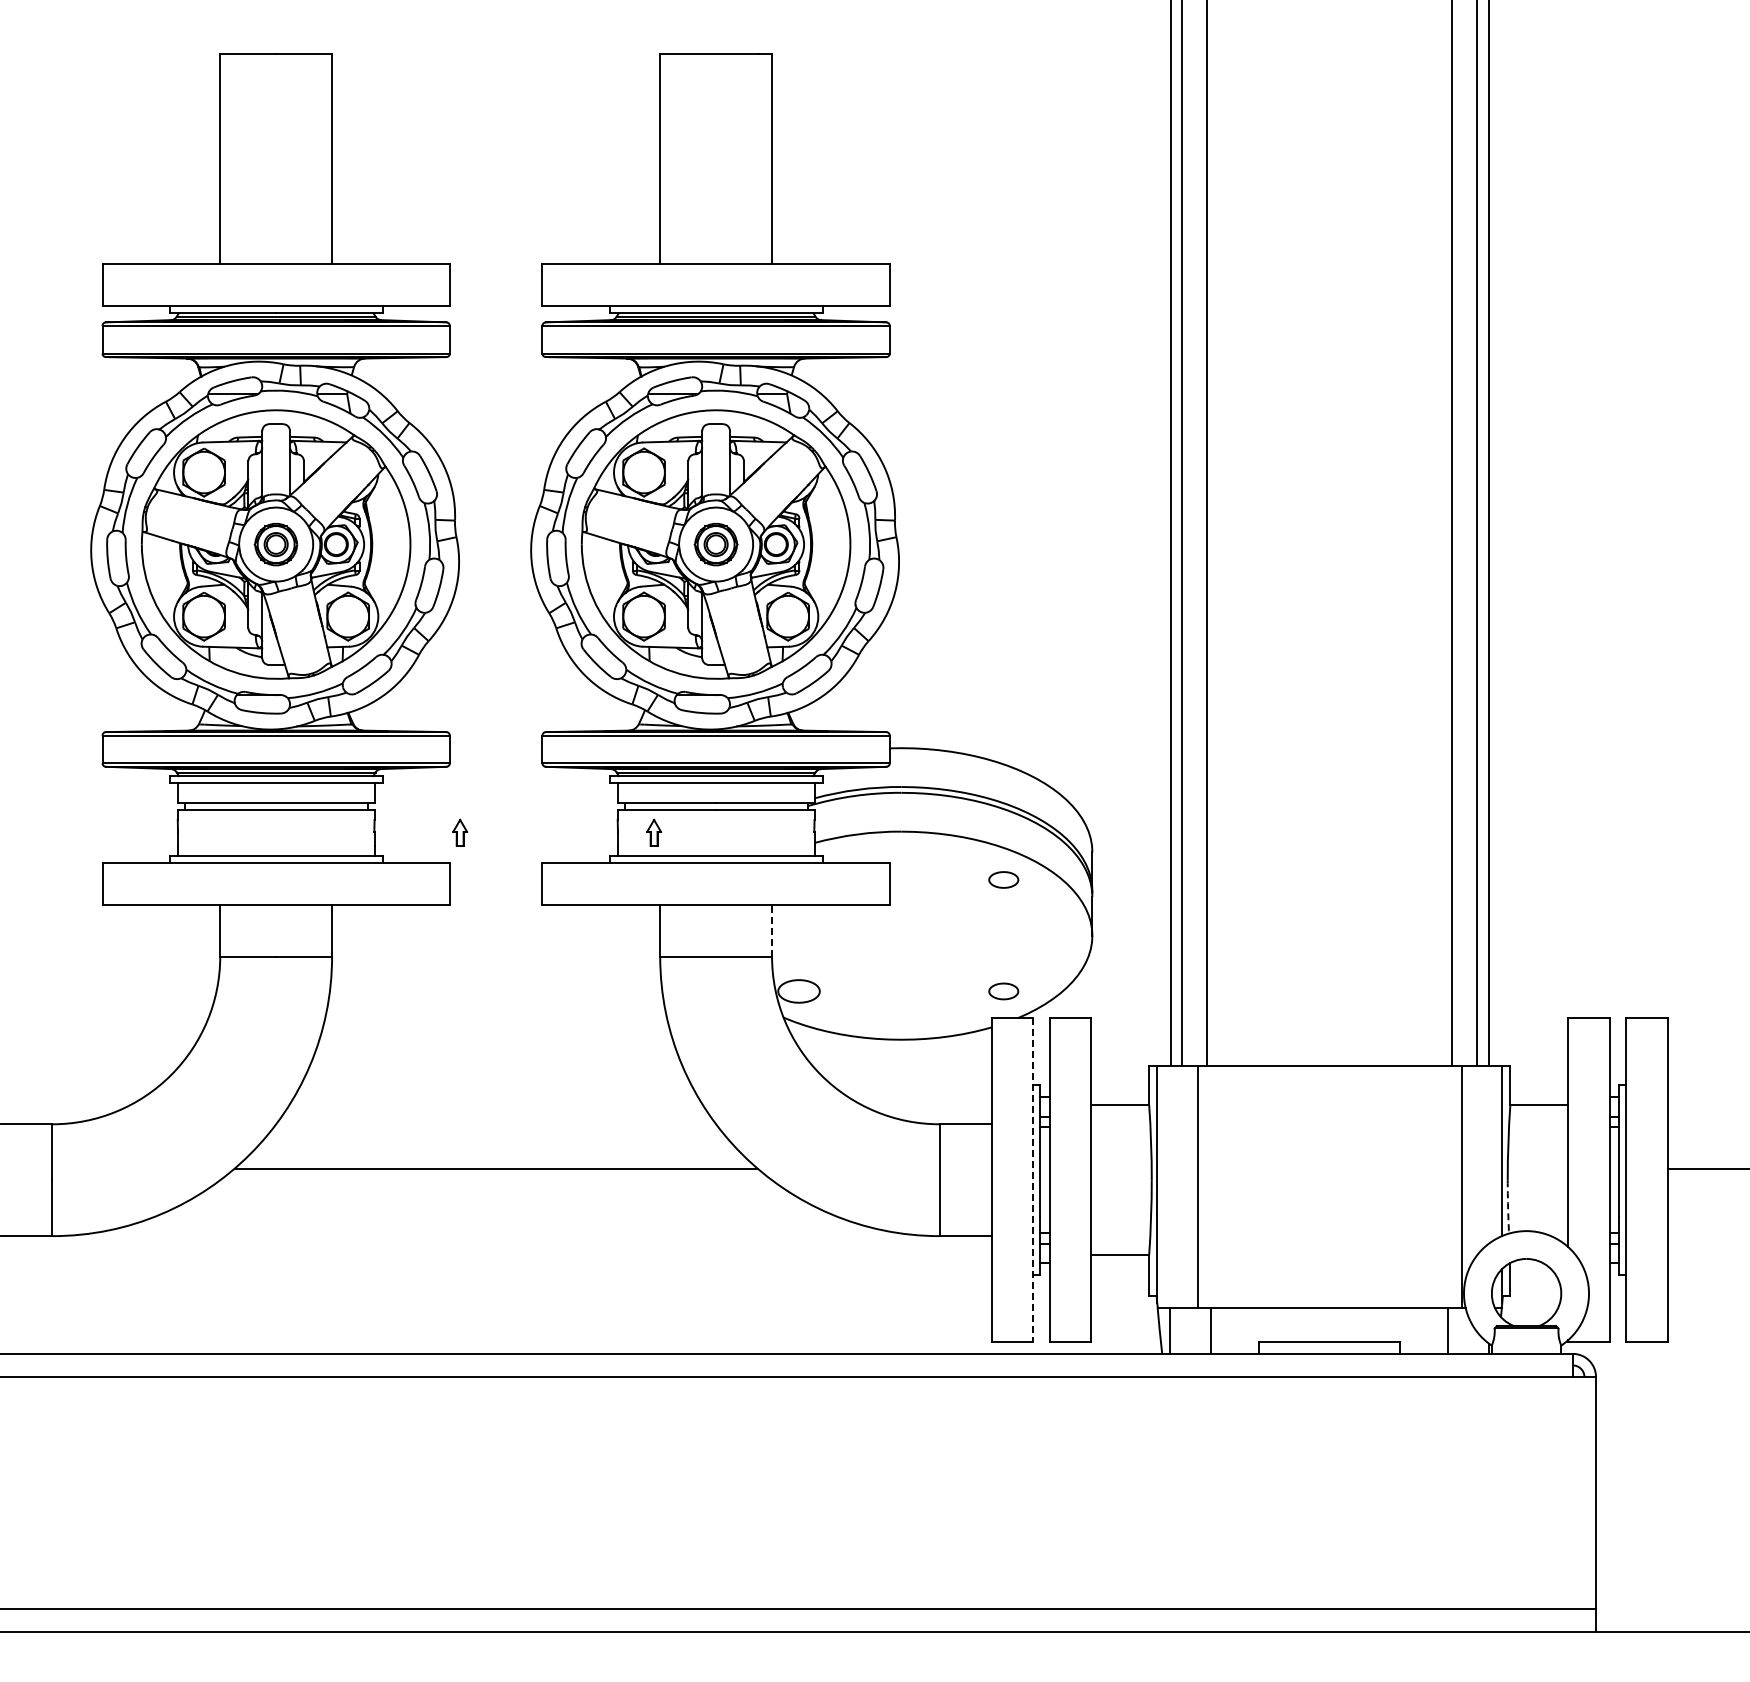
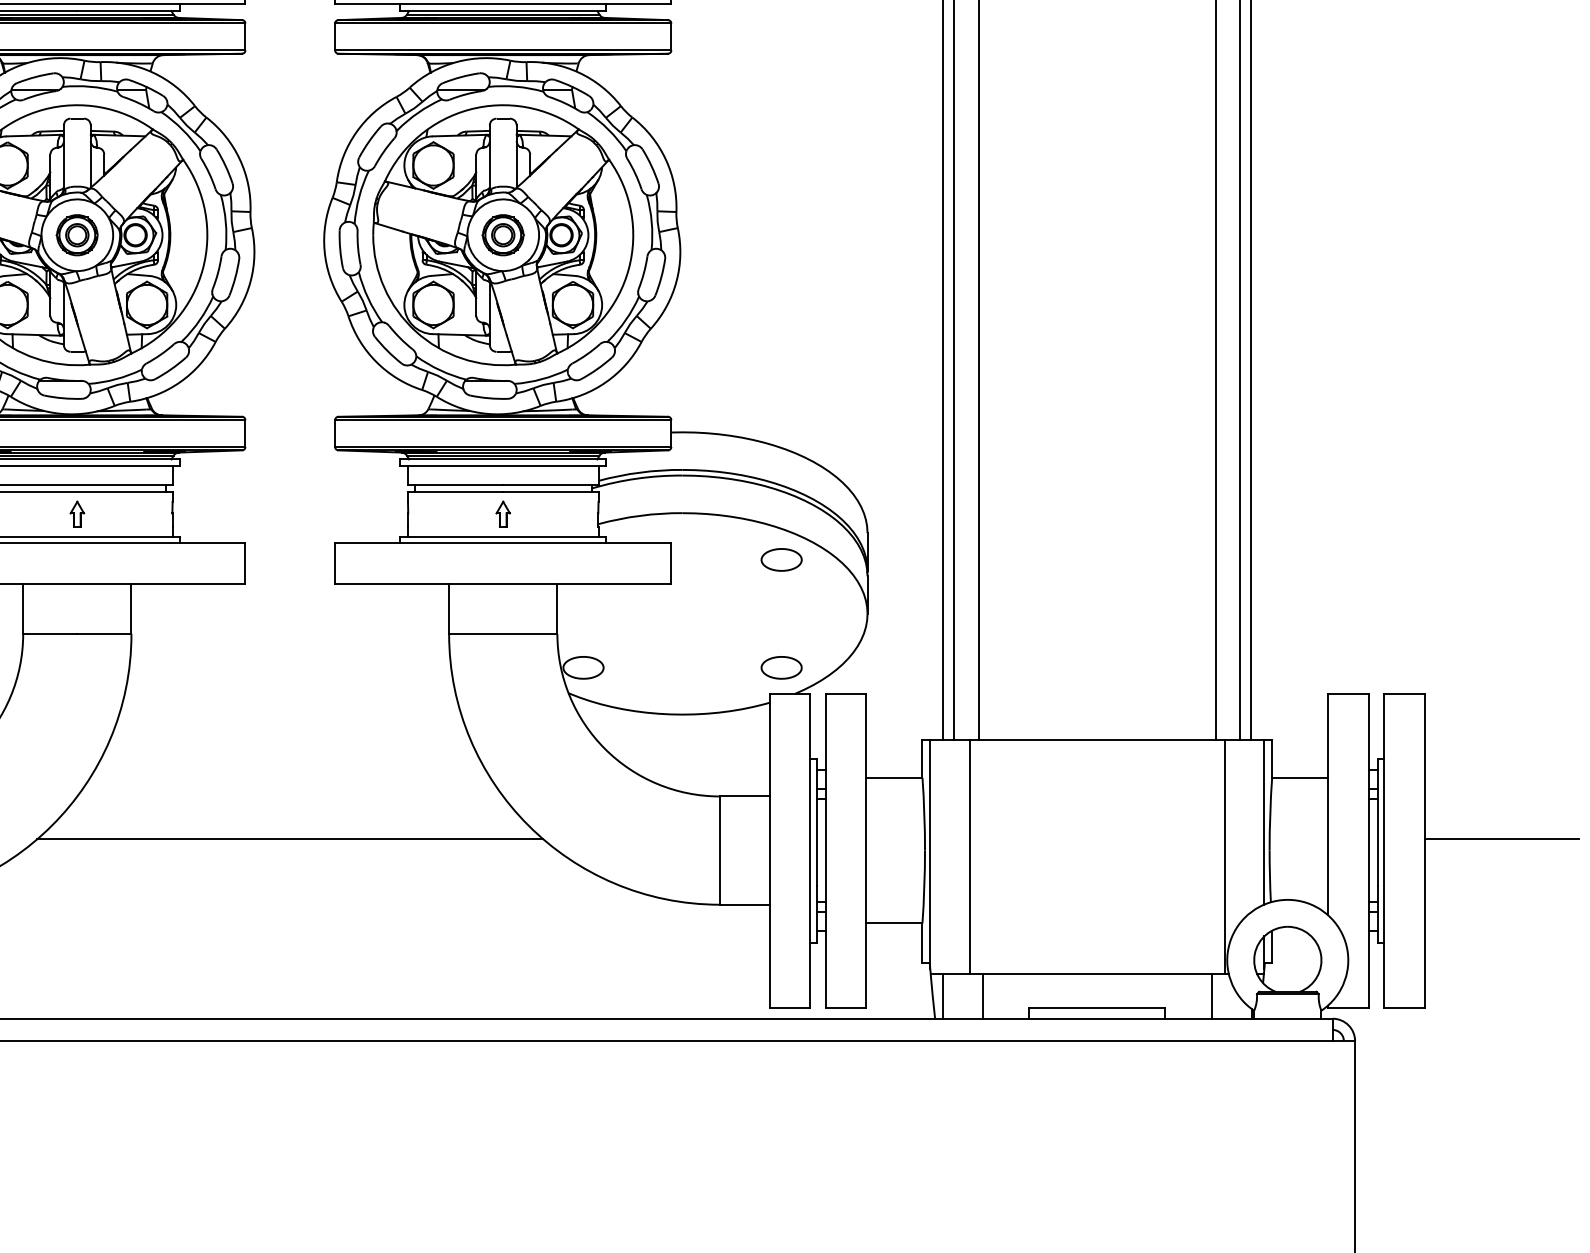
part: (460, 832) -> (77, 513), moved
part: (654, 832) -> (503, 513), moved
part: (1003, 879) -> (781, 559), size x1.43
line: (772, 930) -> (557, 608), dashed -> solid
part: (1003, 991) -> (781, 667), size x1.43
line: (1033, 1180) -> (810, 850), dashed -> solid
arc: (1508, 1206) -> (1270, 876), dashed -> solid

